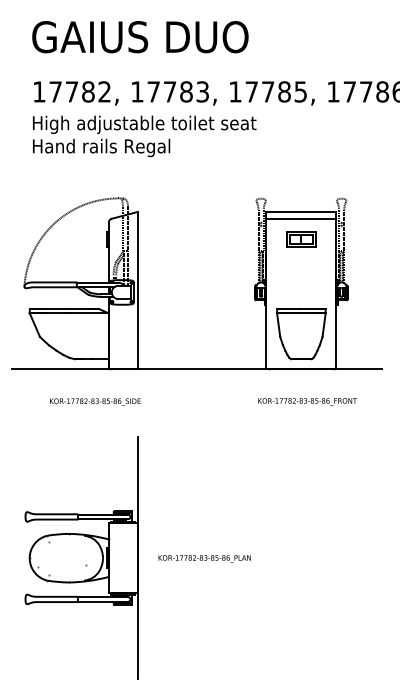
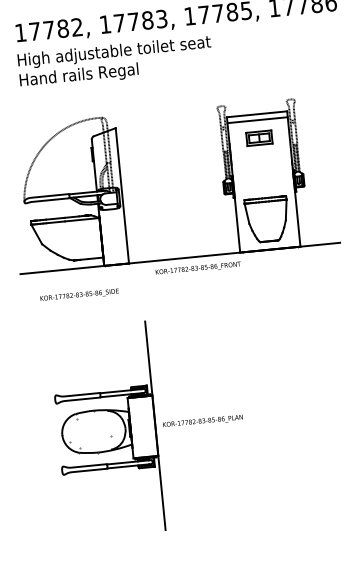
text: (95, 401) -> (79, 294), moved
text: (307, 401) -> (198, 268), moved
part: (81, 557) -> (106, 429), moved

